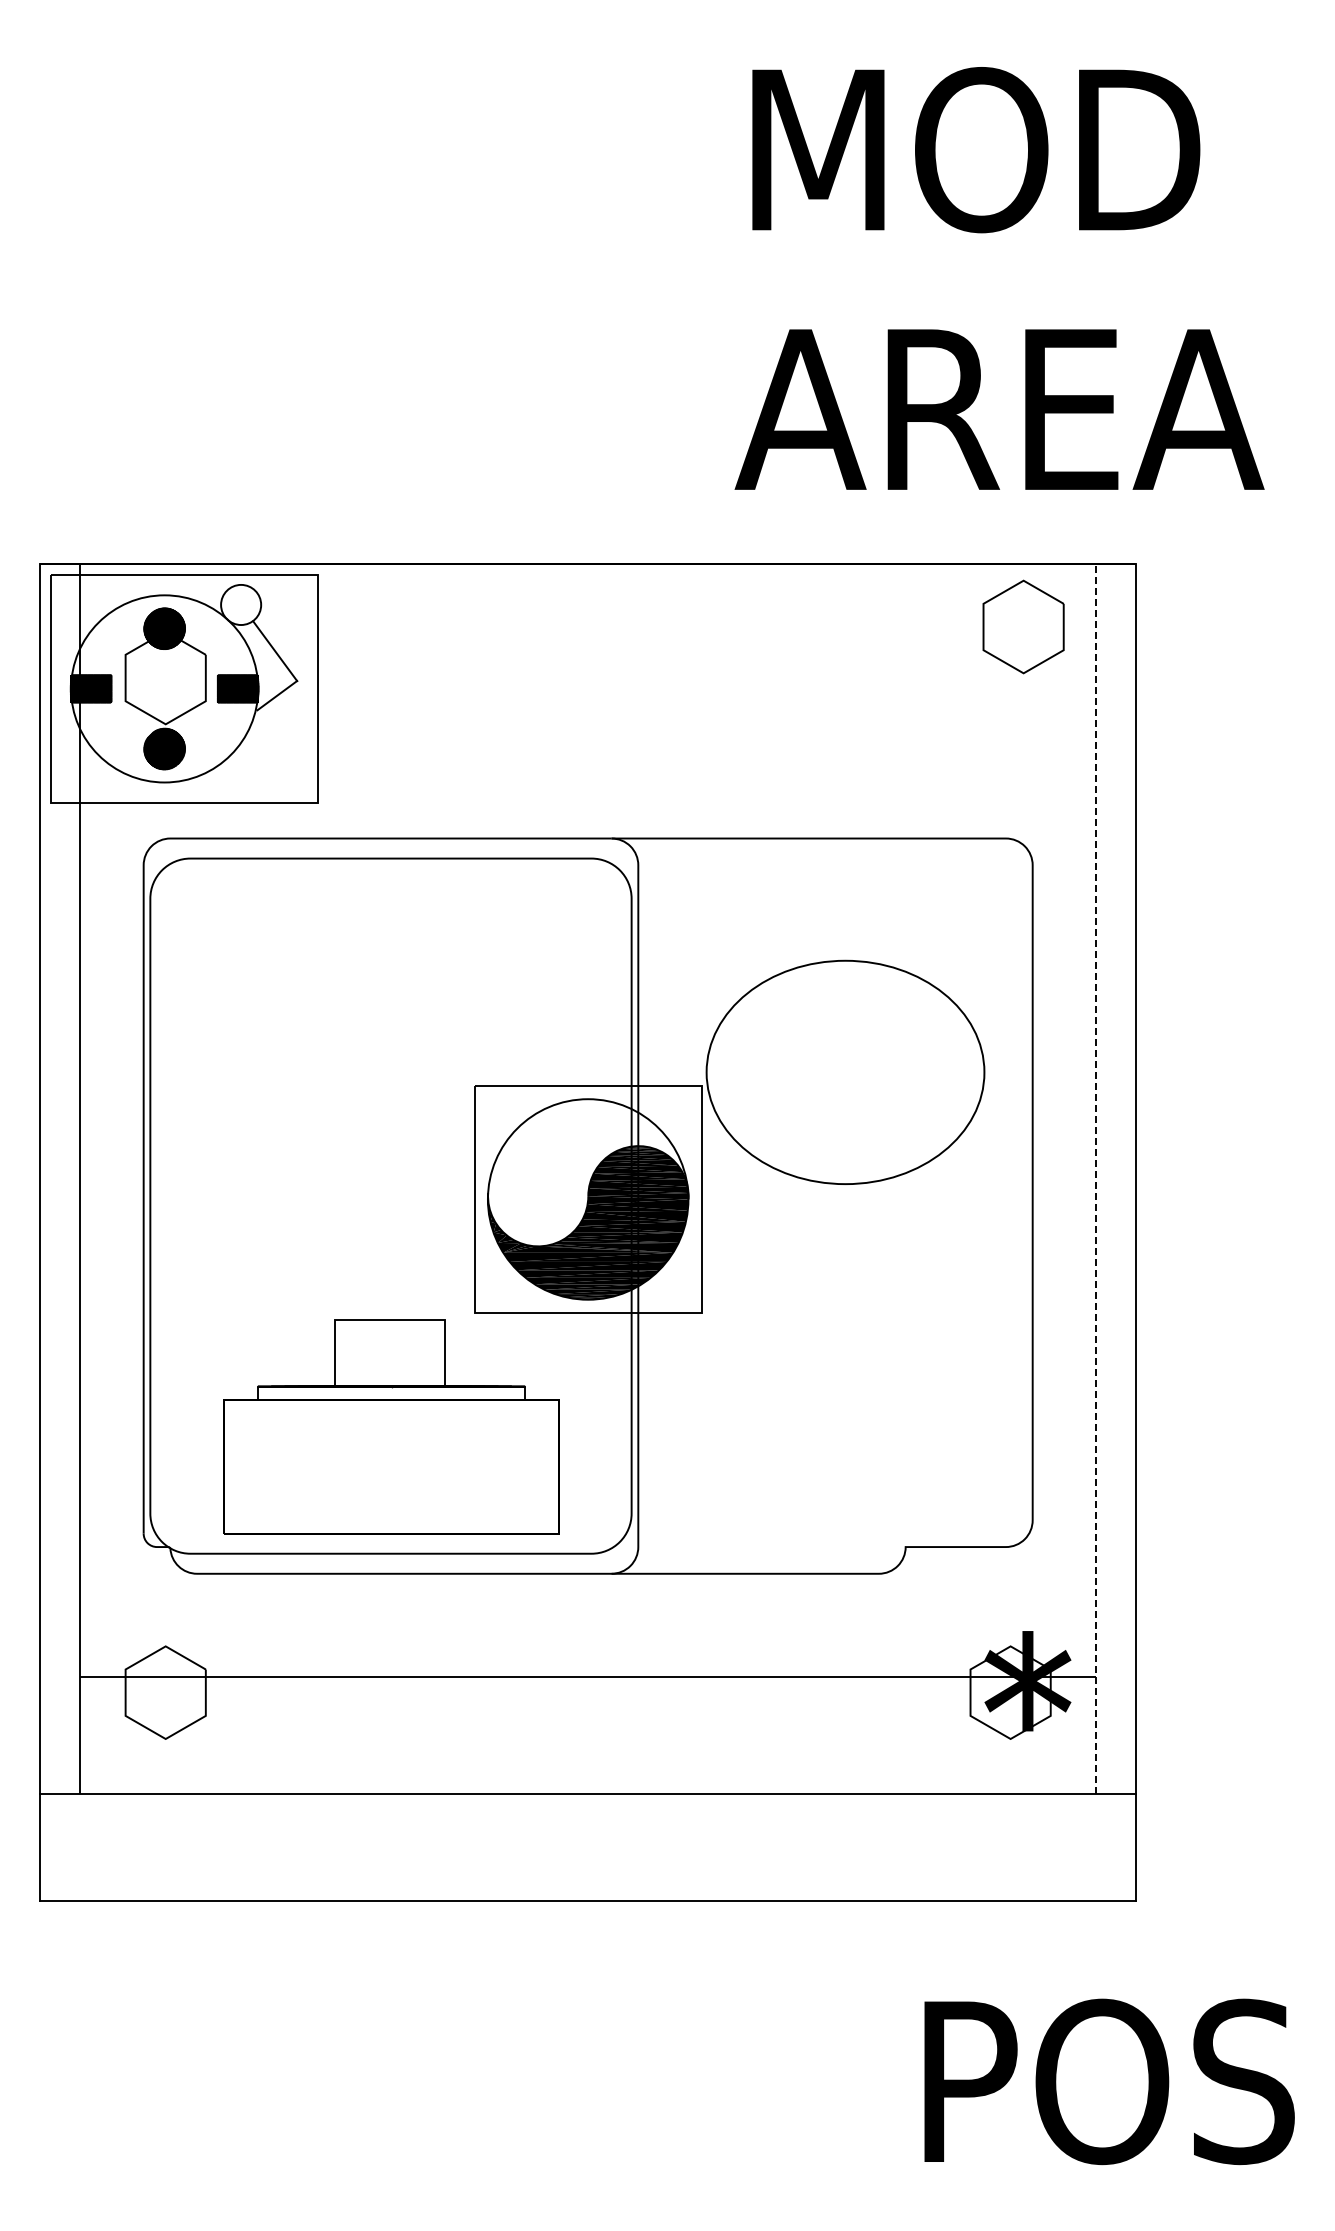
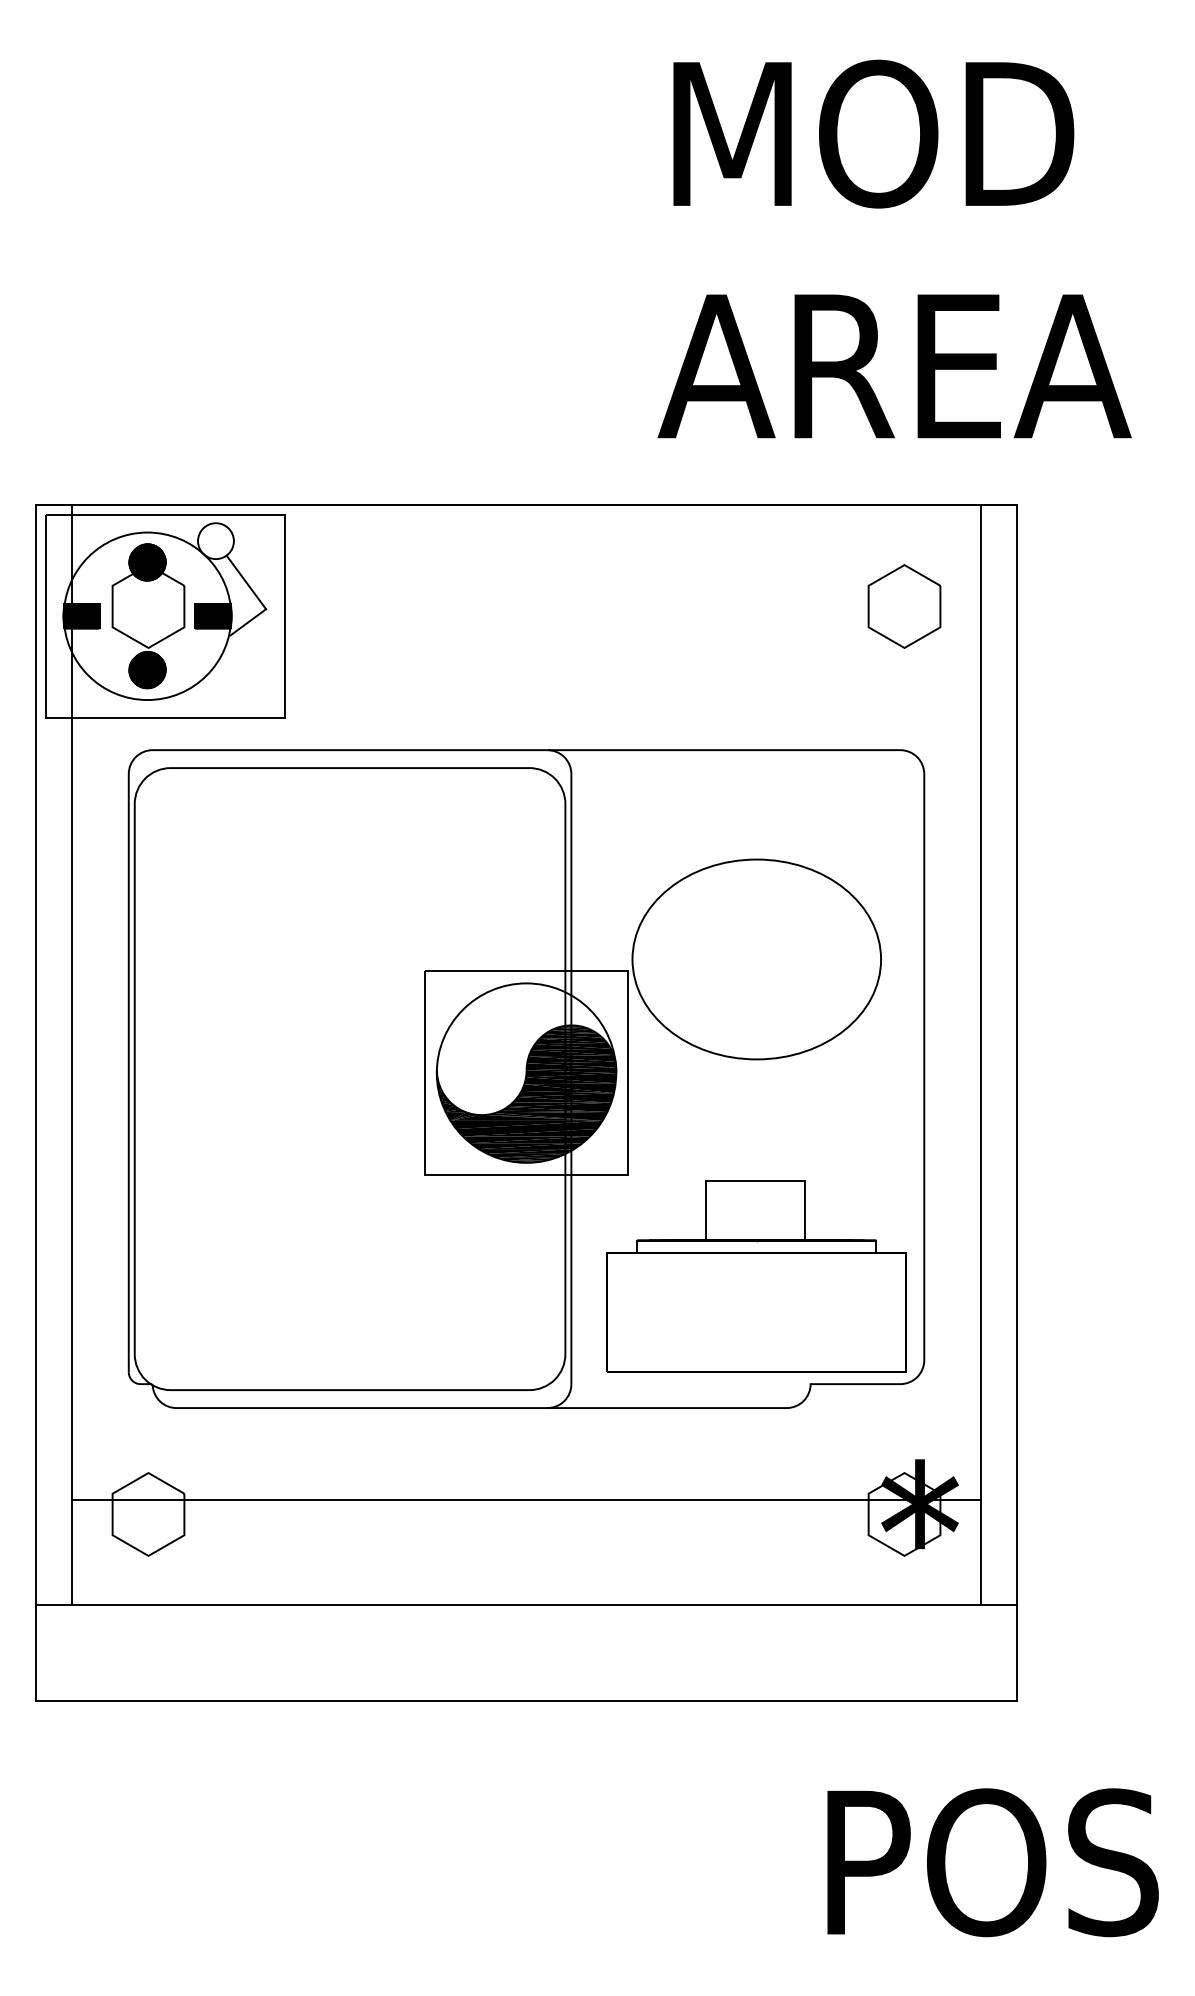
part: (1023, 626) -> (904, 606), moved
line: (1096, 1179) -> (981, 1055), dashed -> solid
part: (391, 1426) -> (756, 1276), moved

